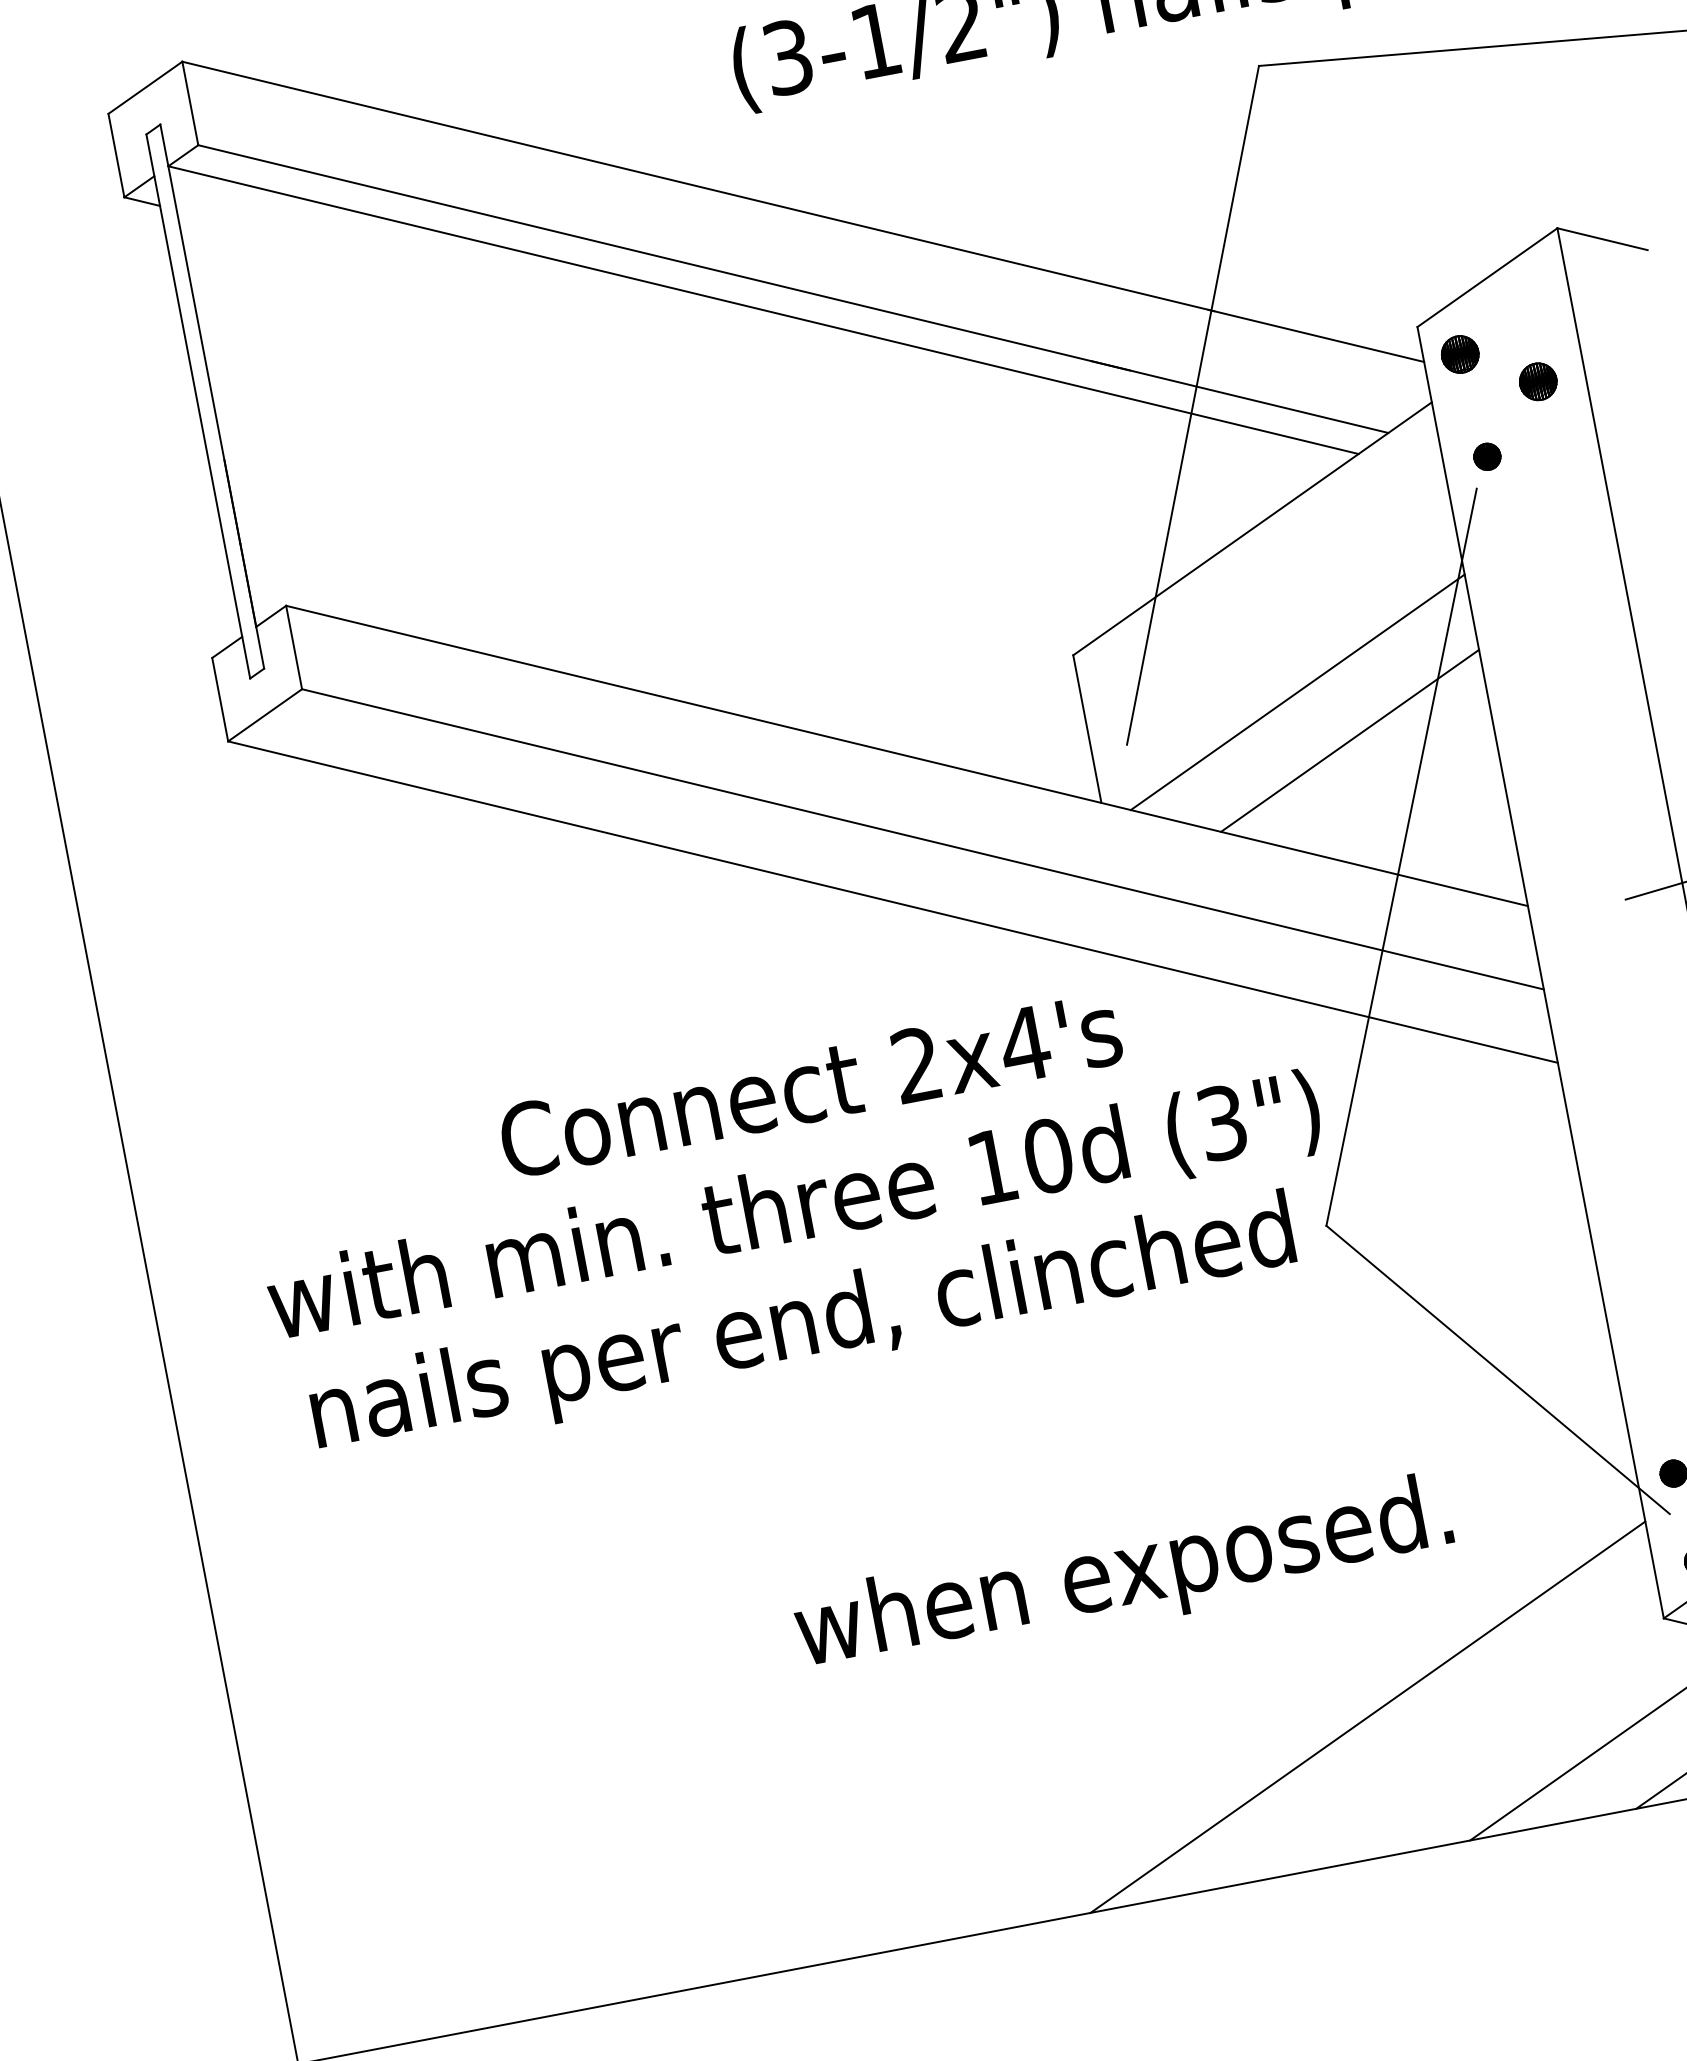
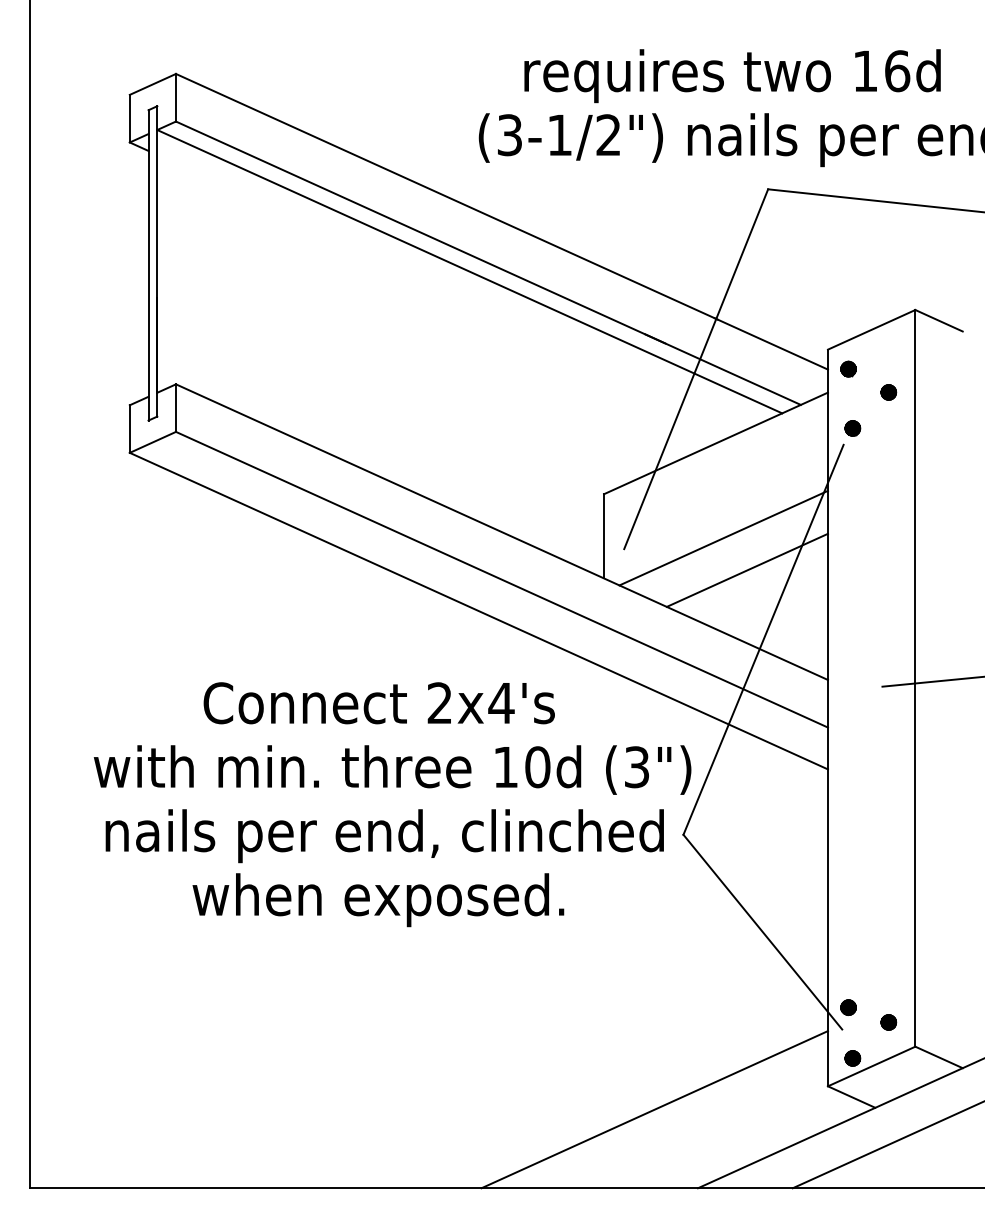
part: (1459, 353) -> (848, 368), size x0.71
part: (1537, 381) -> (888, 392), size x0.71
text: (809, 1085) -> (378, 703), moved
text: (1124, 1578) -> (378, 900), moved

